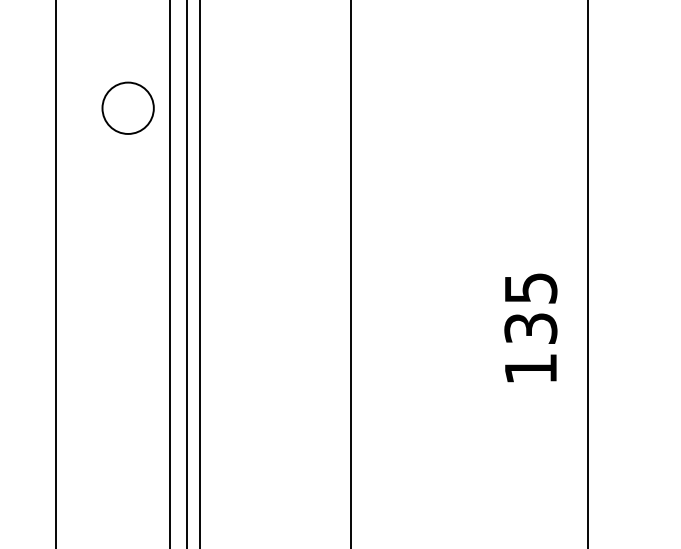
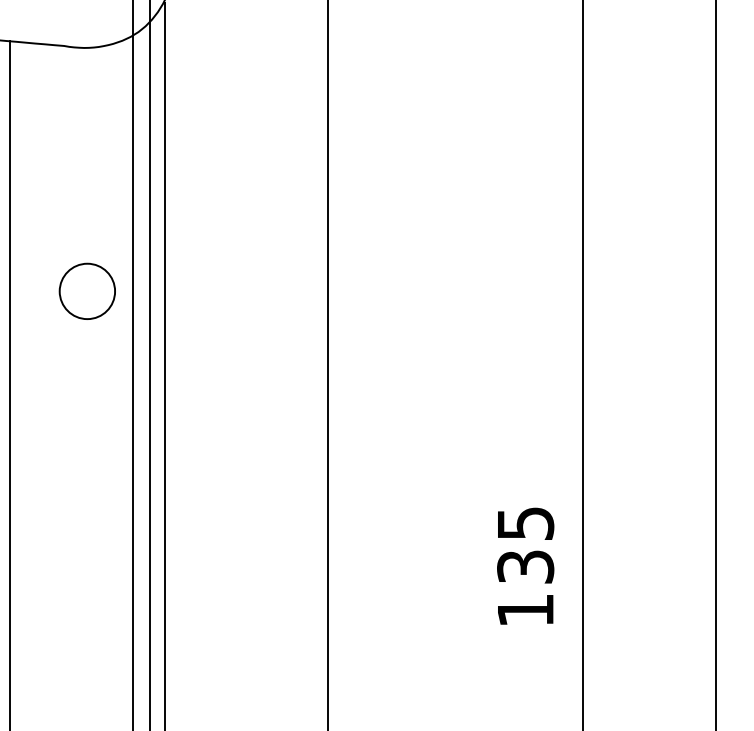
text: (530, 327) -> (525, 565), moved

